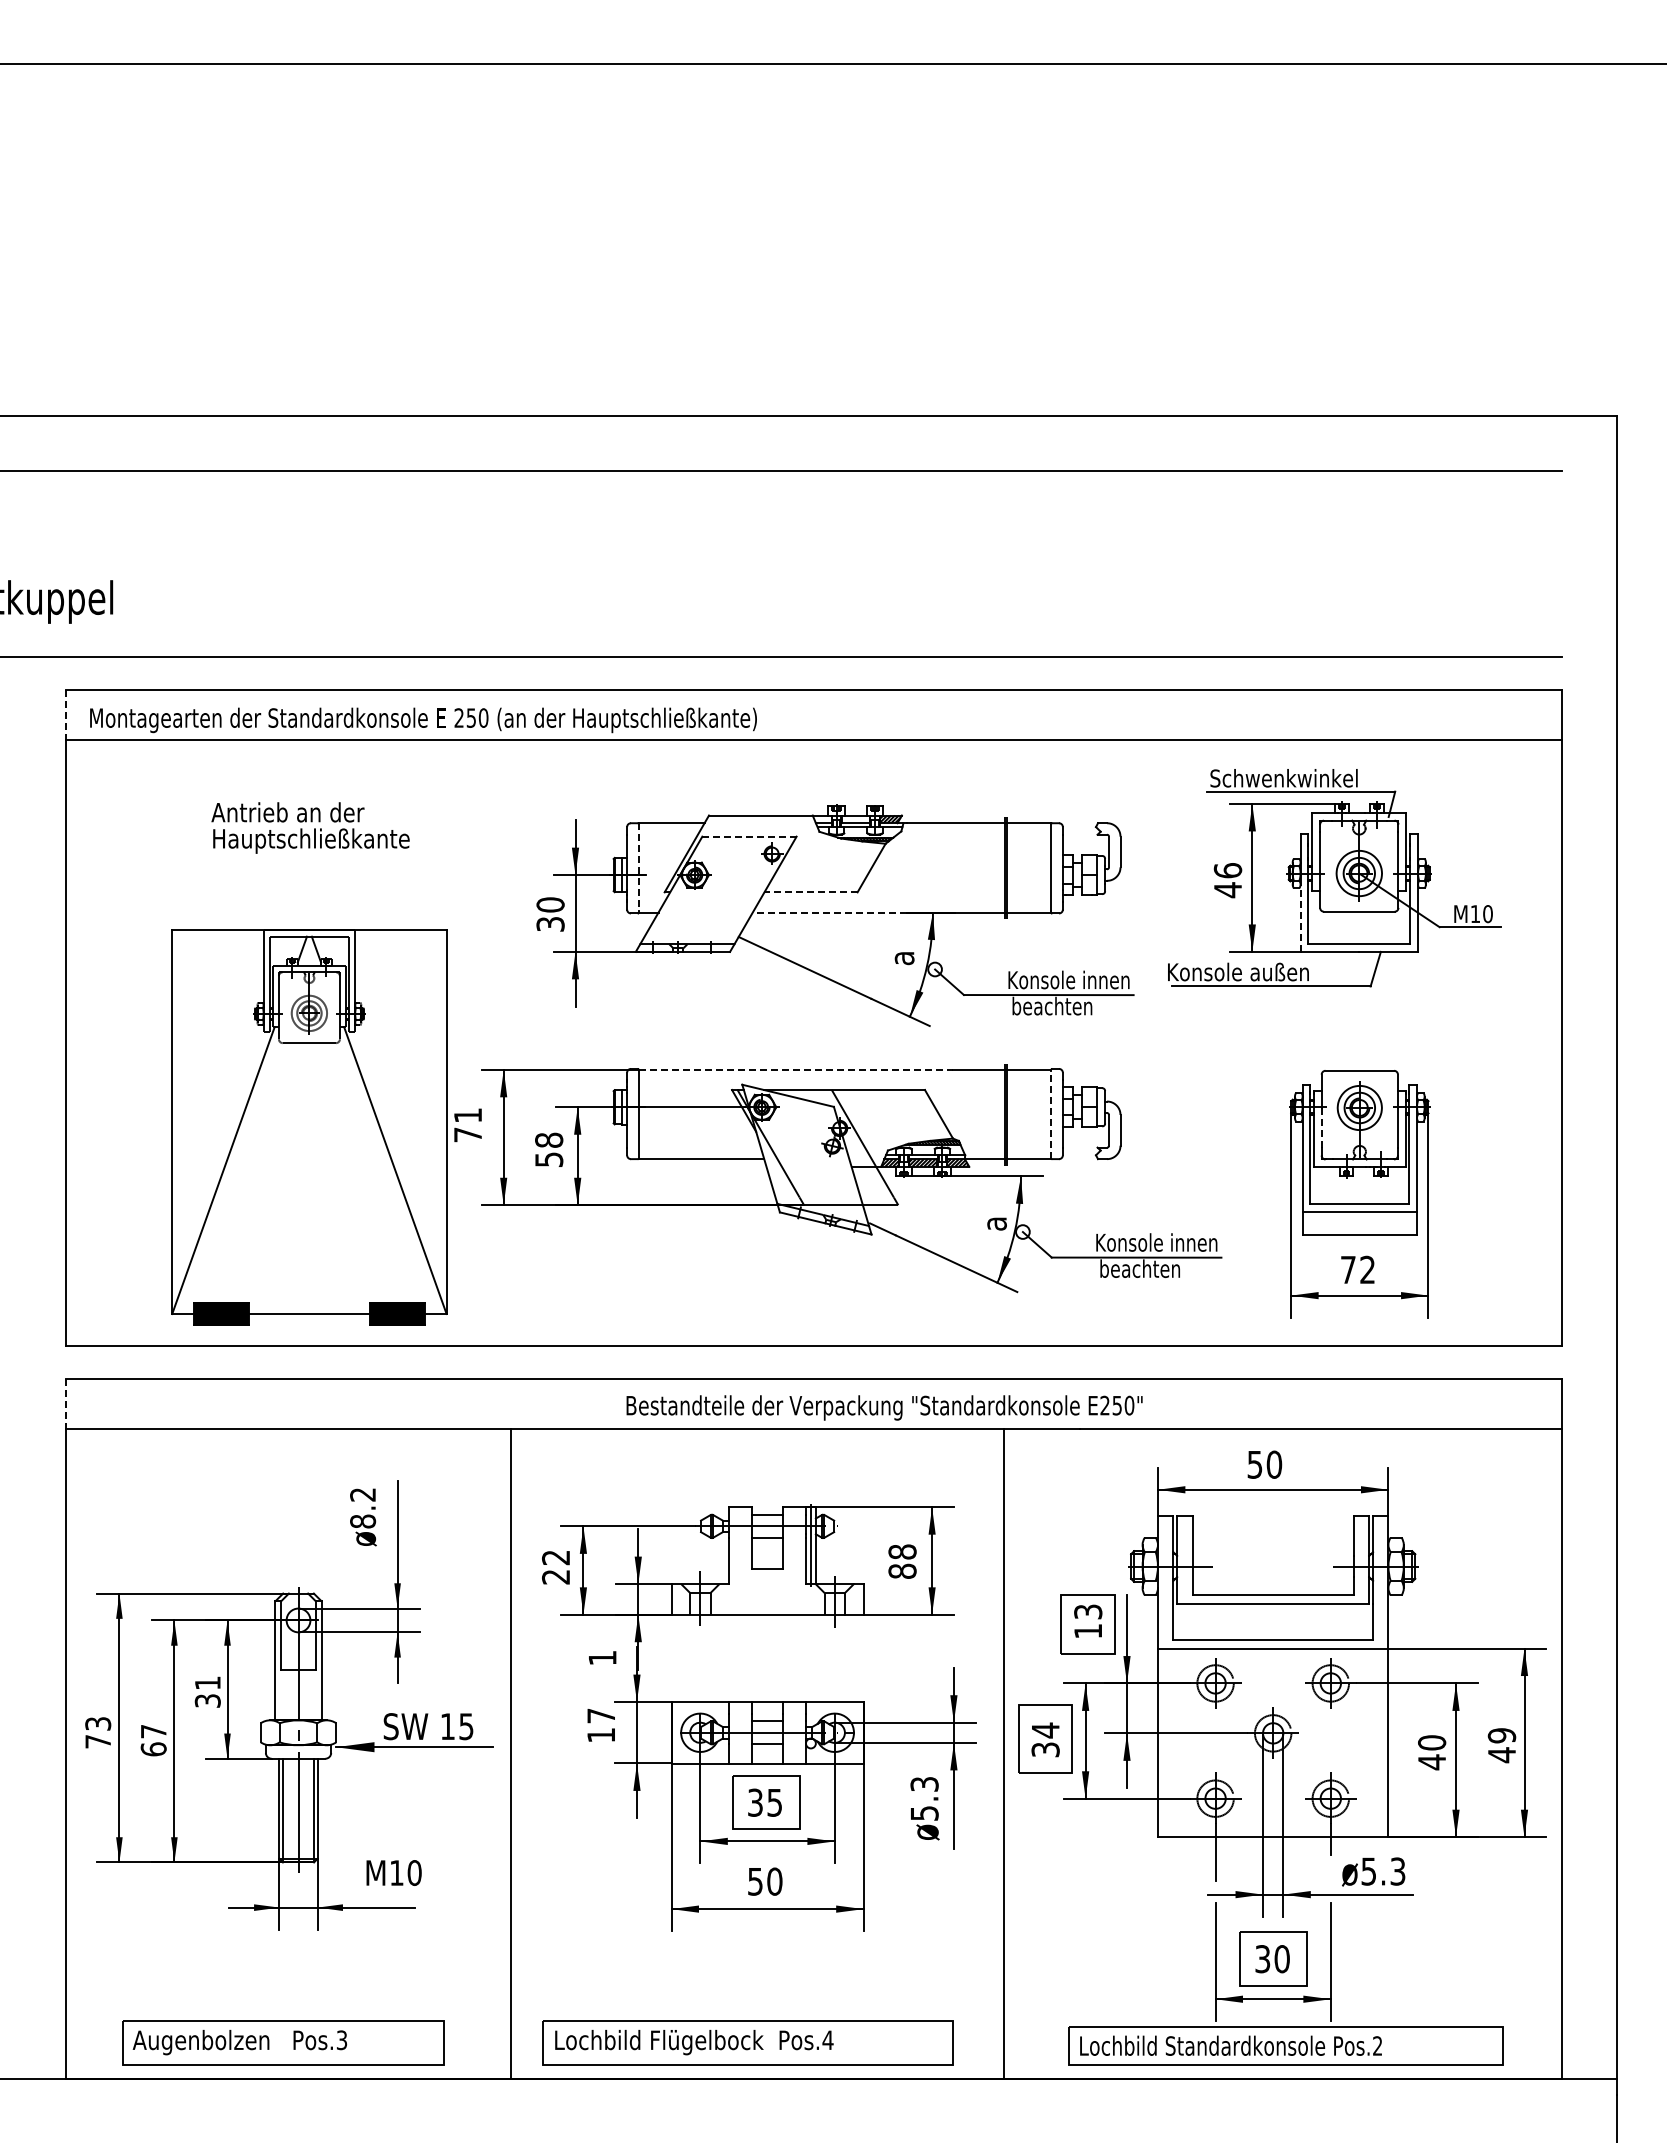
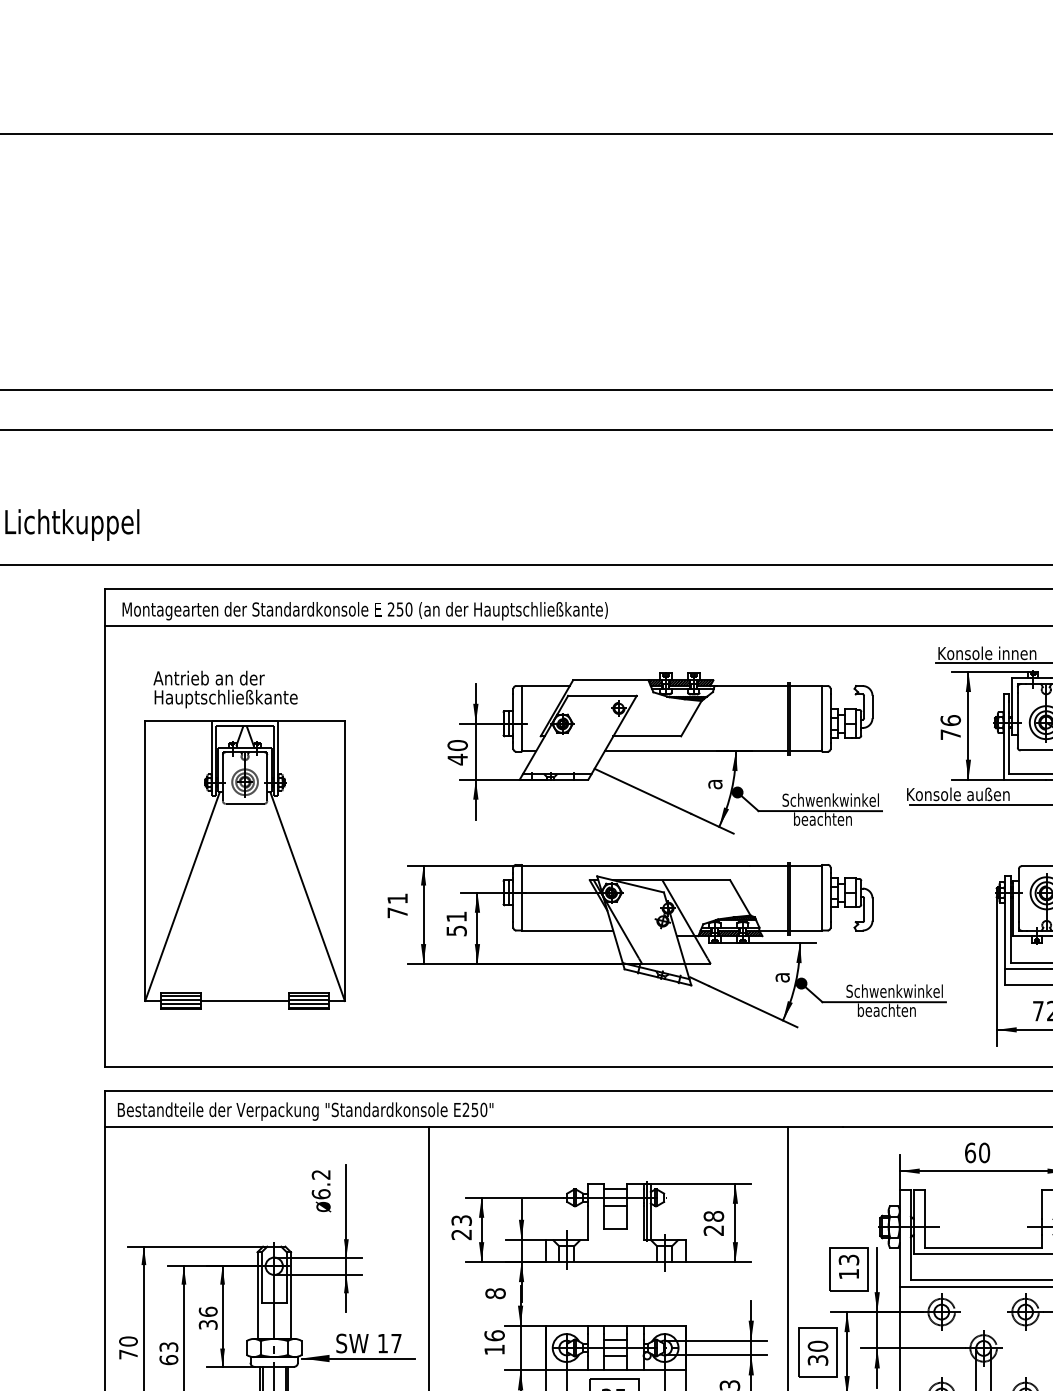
line: (66, 715) -> (105, 607), dashed -> solid
text: (1283, 778) -> (991, 653), Schwenkwinkel -> Konsole innen
hatch: (821, 819) -> (654, 683), added
hatch: (855, 819) -> (679, 683), added
text: (310, 827) -> (225, 689), moved
line: (748, 836) -> (601, 695), dashed -> solid
line: (638, 867) -> (521, 718), dashed -> solid
text: (1227, 890) -> (950, 735), 46 -> 76
line: (811, 892) -> (647, 736), dashed -> solid
line: (829, 912) -> (660, 751), dashed -> solid
line: (1300, 918) -> (1003, 755), dashed -> solid
text: (550, 924) -> (457, 759), 30 -> 40
fill: (934, 969) -> (737, 792), added
text: (1062, 979) -> (830, 799), Konsole innen -> Schwenkwinkel
line: (796, 1069) -> (636, 865), dashed -> solid
line: (1051, 1115) -> (822, 898), dashed -> solid
part: (309, 1127) -> (245, 865), moved
line: (1321, 1128) -> (1018, 908), dashed -> solid
text: (549, 1139) -> (456, 916), 58 -> 51
fill: (1022, 1231) -> (801, 983), added
text: (1150, 1242) -> (894, 991), Konsole innen -> Schwenkwinkel
line: (66, 1404) -> (105, 1109), dashed -> solid
text: (884, 1407) -> (305, 1111), moved
text: (1254, 1464) -> (970, 1152), 50 -> 60
text: (362, 1521) -> (320, 1194), 8.2 -> 6.2
text: (556, 1557) -> (462, 1220), 22 -> 23
text: (902, 1570) -> (713, 1229), 88 -> 28
text: (602, 1657) -> (495, 1293), 1 -> 8
text: (207, 1683) -> (208, 1312), 31 -> 36
text: (601, 1715) -> (494, 1335), 17 -> 16
text: (98, 1723) -> (128, 1341), 73 -> 70
text: (466, 1726) -> (396, 1343), 15 -> 17
text: (1045, 1730) -> (817, 1346), 34 -> 30
text: (153, 1731) -> (168, 1347), 67 -> 63

